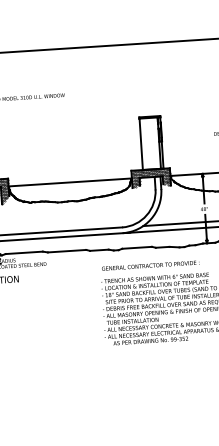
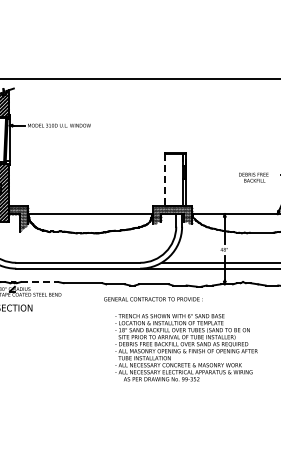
line: (140, 144) -> (164, 180), solid -> dashed
line: (24, 253) -> (39, 282), solid -> dashed
text: (150, 265) -> (153, 299), moved

